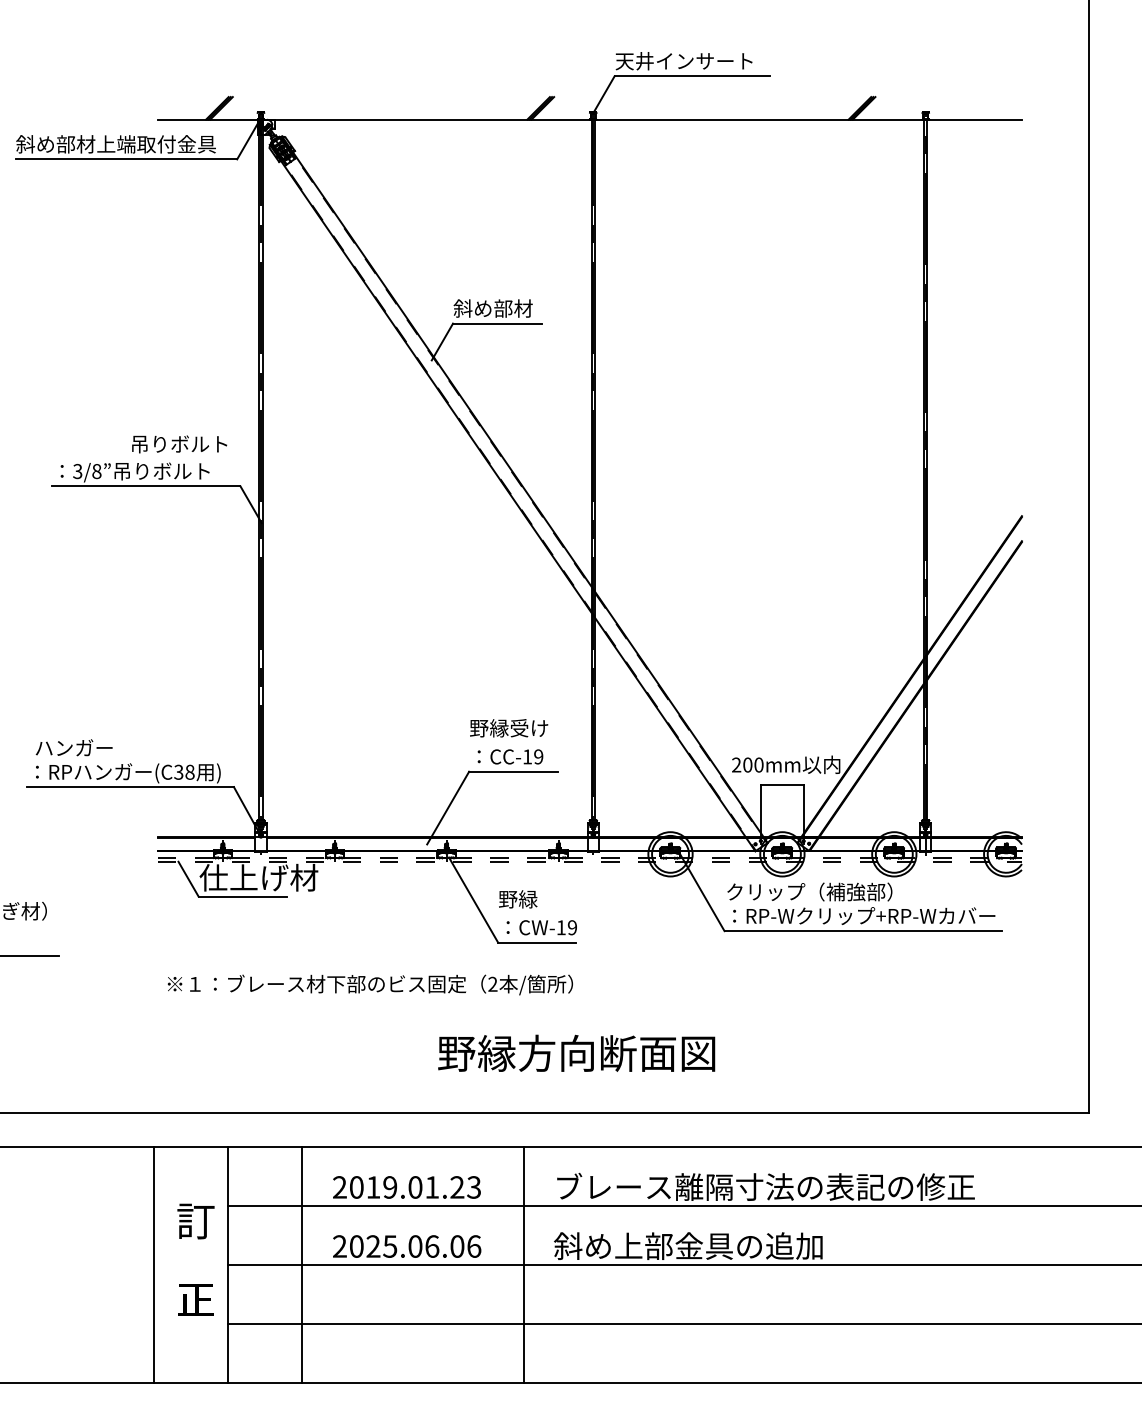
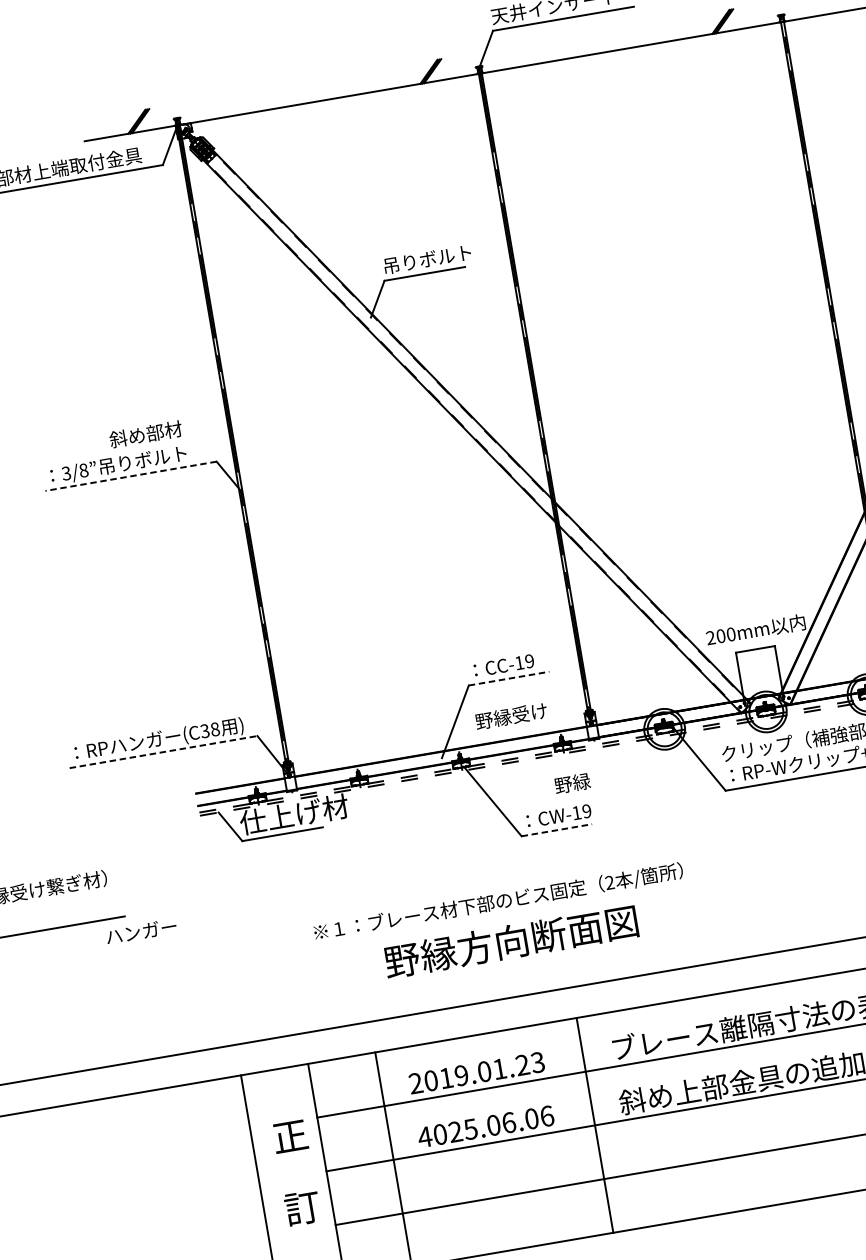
text: (501, 308) -> (426, 259), 斜め部材 -> 吊りボルト
text: (178, 443) -> (153, 432), 吊りボルト -> 斜め部材
line: (145, 486) -> (130, 476), solid -> dashed
text: (509, 728) -> (511, 716), moved
text: (73, 747) -> (140, 931), moved
line: (513, 771) -> (509, 678), solid -> dashed
line: (131, 787) -> (164, 752), solid -> dashed
text: (518, 899) -> (572, 783), moved
line: (536, 942) -> (556, 830), solid -> dashed
text: (369, 984) -> (497, 902), moved
text: (576, 1052) -> (510, 940), moved
text: (195, 1221) -> (289, 1136), 訂 -> 正
text: (339, 1246) -> (424, 1137), 2025.06.06 -> 4025.06.06
text: (195, 1300) -> (302, 1208), 正 -> 訂

